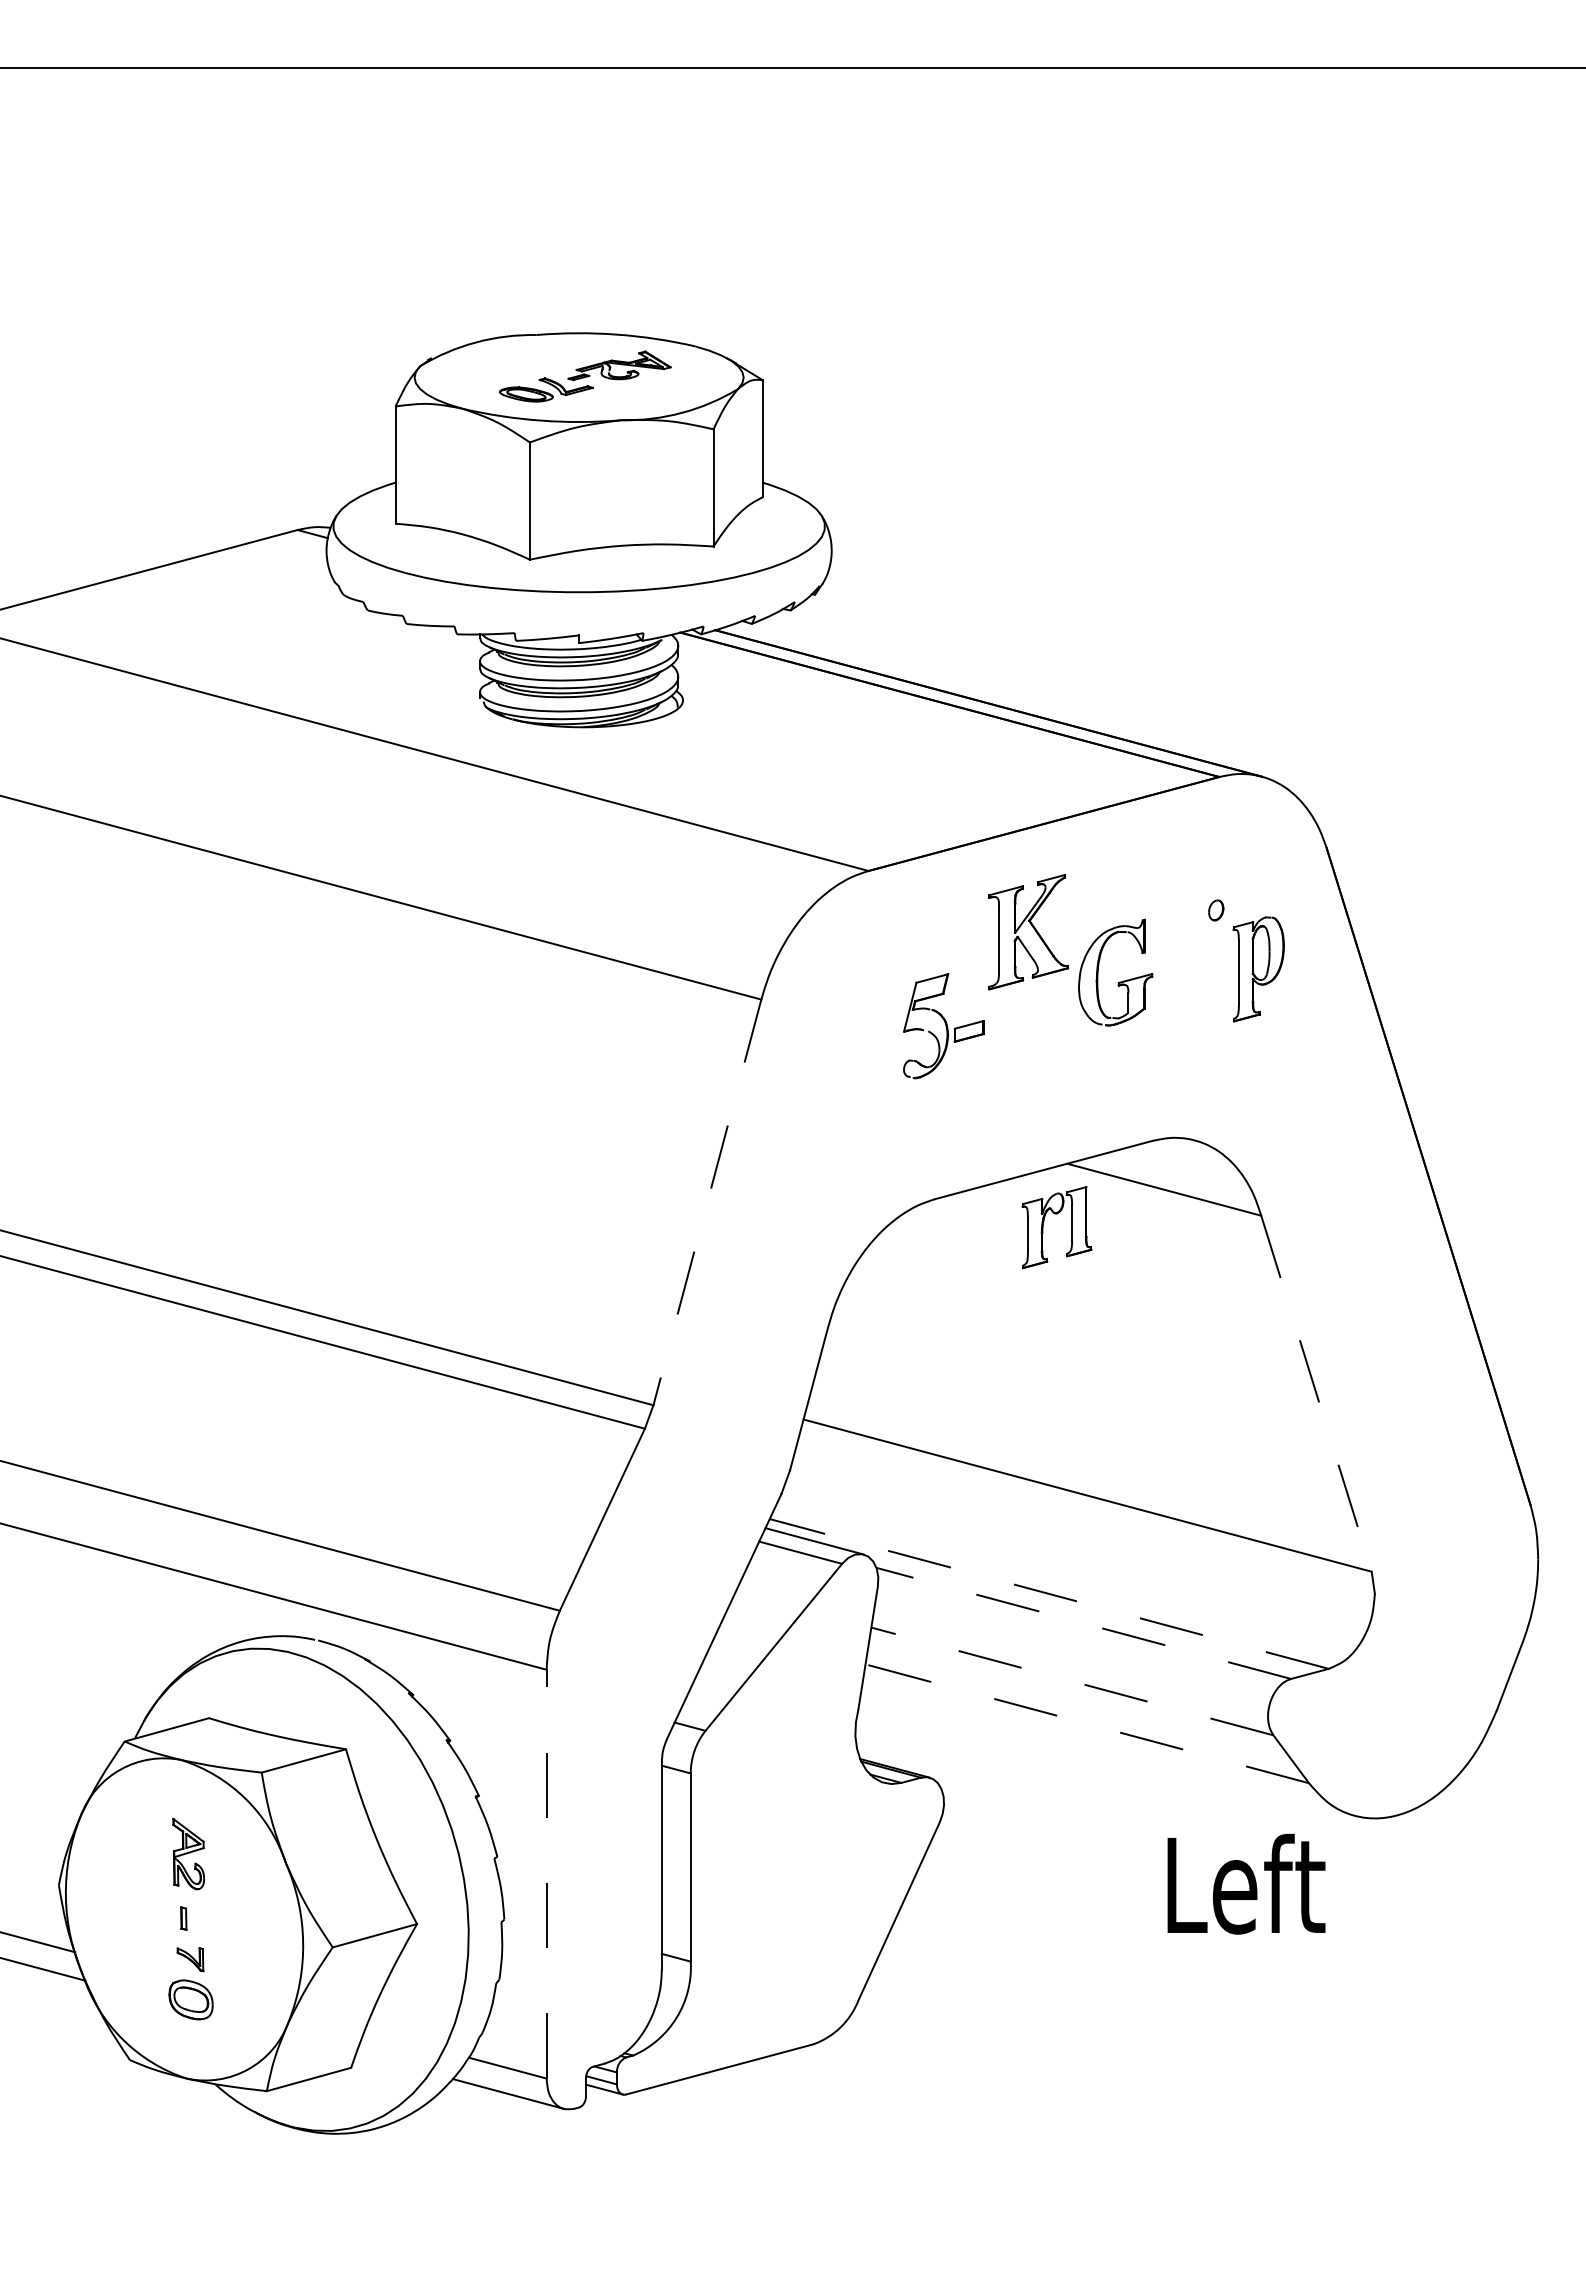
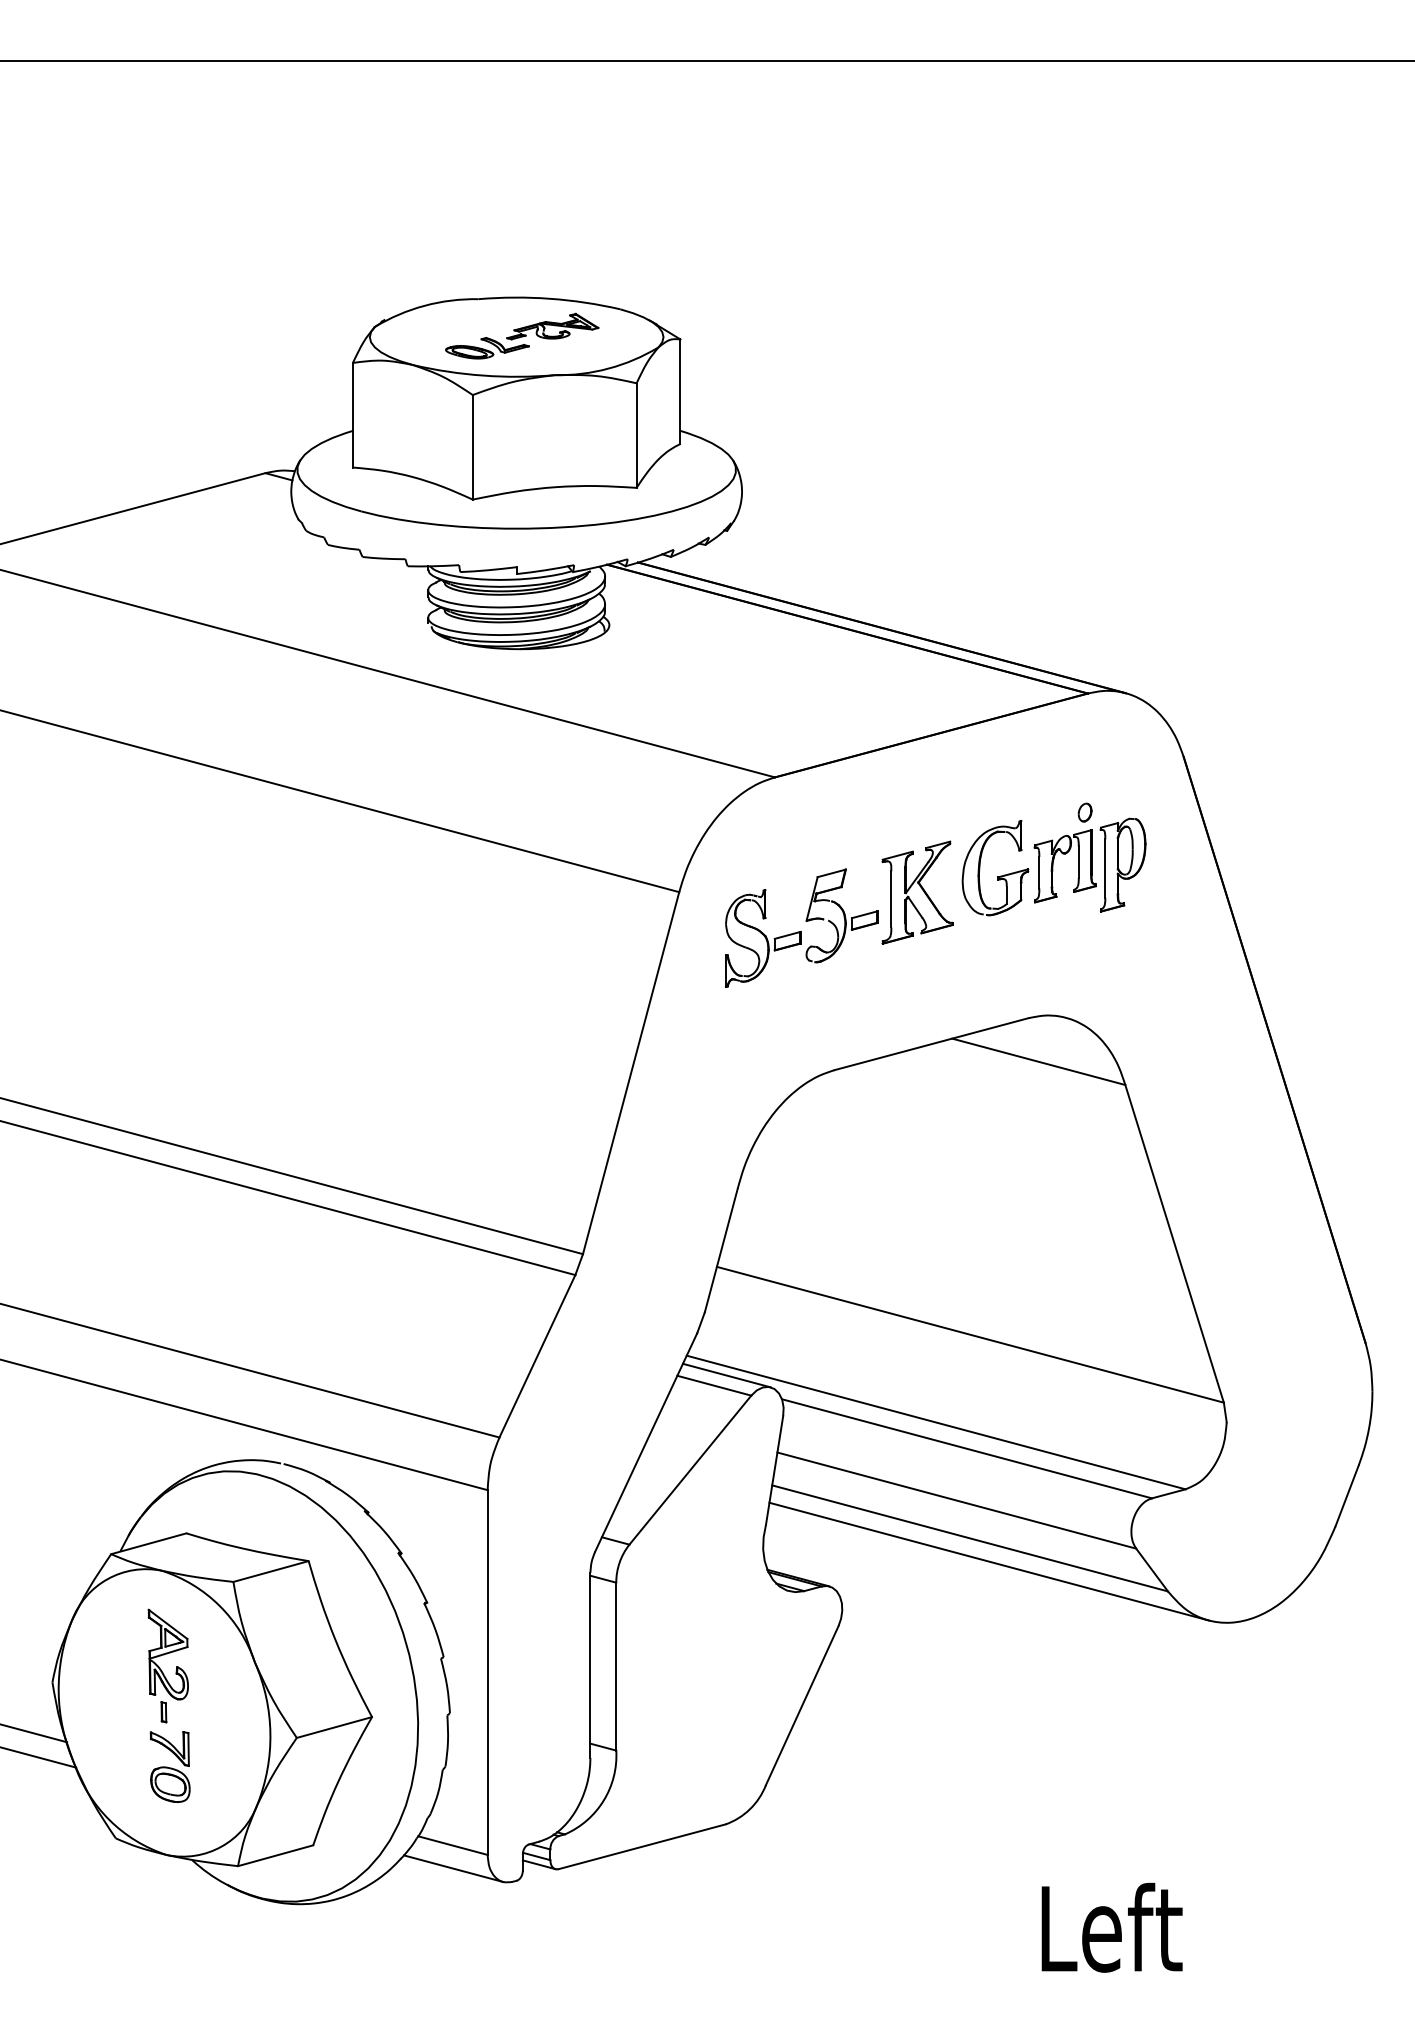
part: (1028, 932) -> (917, 892), moved
part: (855, 1051) -> (763, 938), added
line: (707, 1202) -> (631, 1073), dashed -> solid
part: (1056, 1214) -> (1064, 854), moved
line: (1316, 1394) -> (1174, 1244), dashed -> solid
line: (1048, 1593) -> (935, 1422), dashed -> solid
line: (1083, 1623) -> (966, 1448), dashed -> solid
line: (1071, 1681) -> (956, 1500), dashed -> solid
line: (1087, 1723) -> (970, 1538), dashed -> solid
line: (1108, 1749) -> (989, 1561), added
part: (188, 1853) -> (168, 1654), size x1.43
line: (546, 1873) -> (487, 1671), dashed -> solid
text: (1246, 1884) -> (1112, 1928), moved
part: (190, 1959) -> (169, 1748), size x1.67

